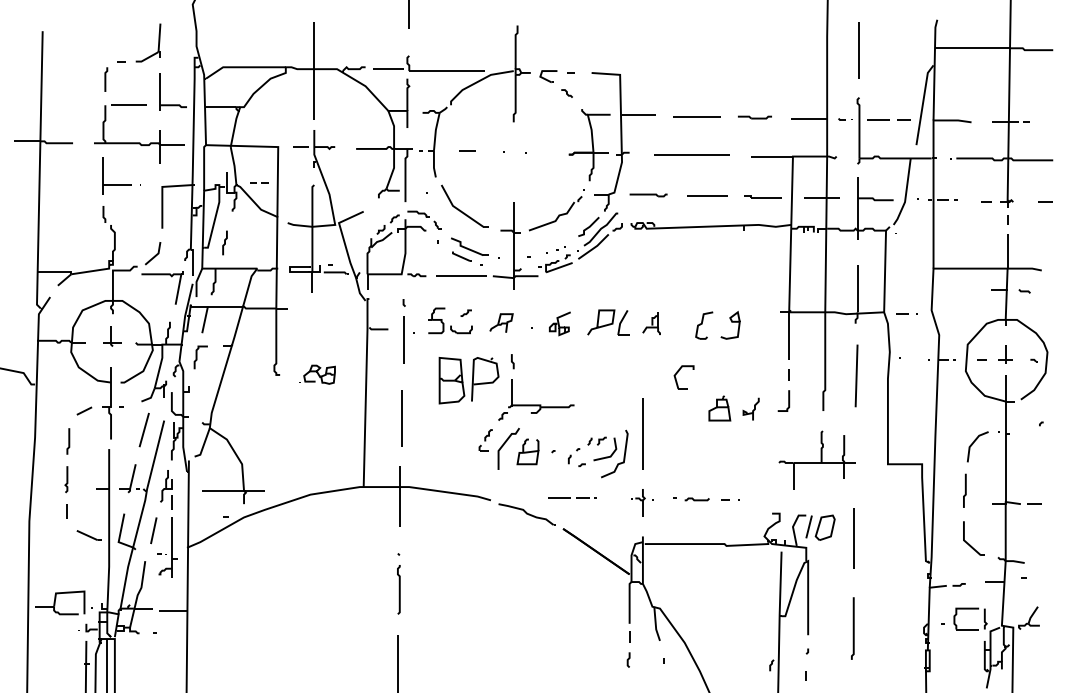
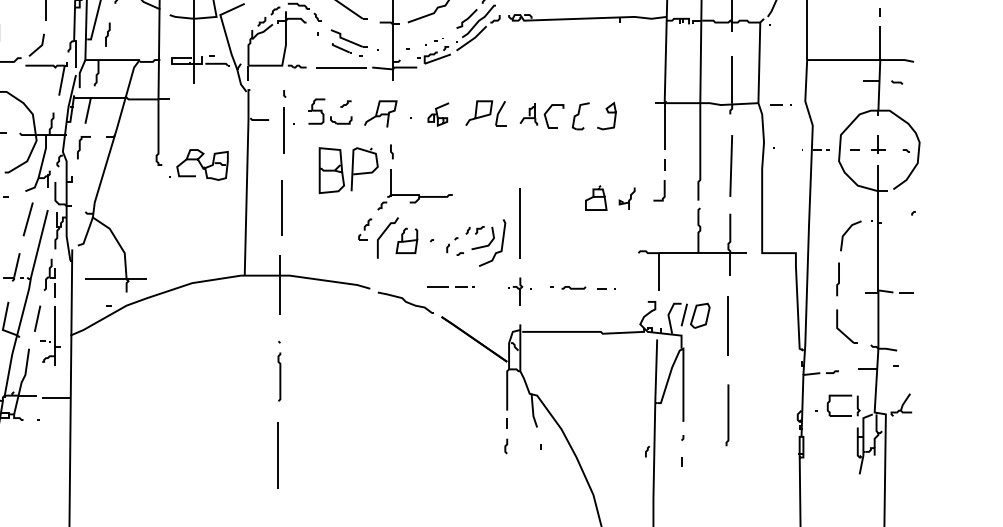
part: (501, 322) -> (380, 113), size x1.43
part: (317, 374) -> (199, 164), size x1.67
part: (676, 377) -> (546, 116), moved
part: (817, 459) -> (692, 248), size x1.43

